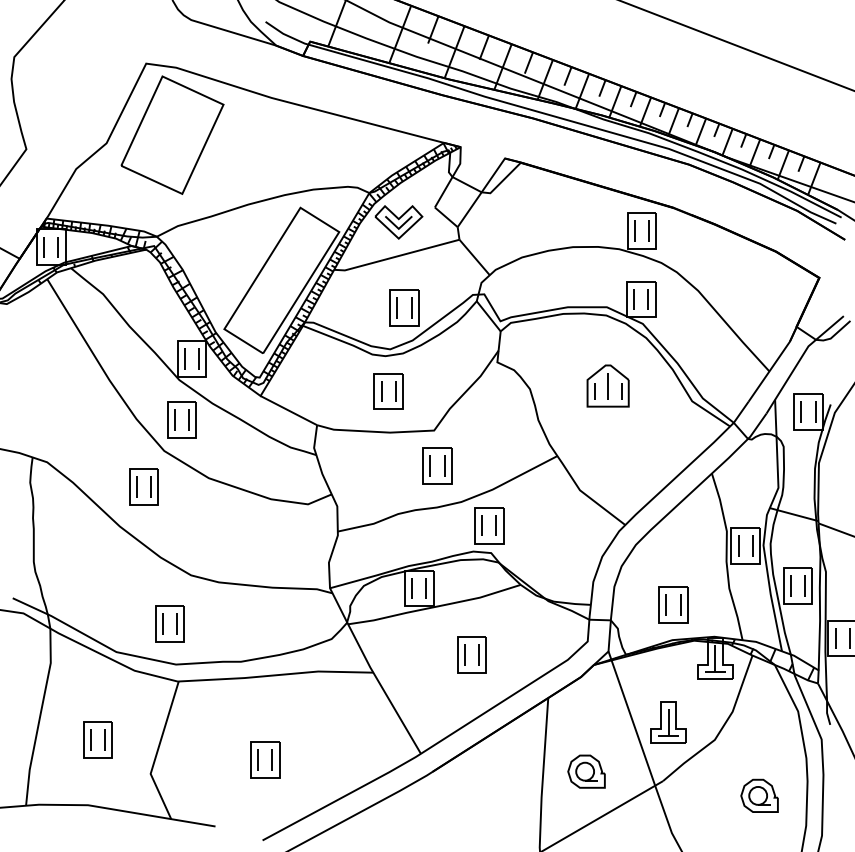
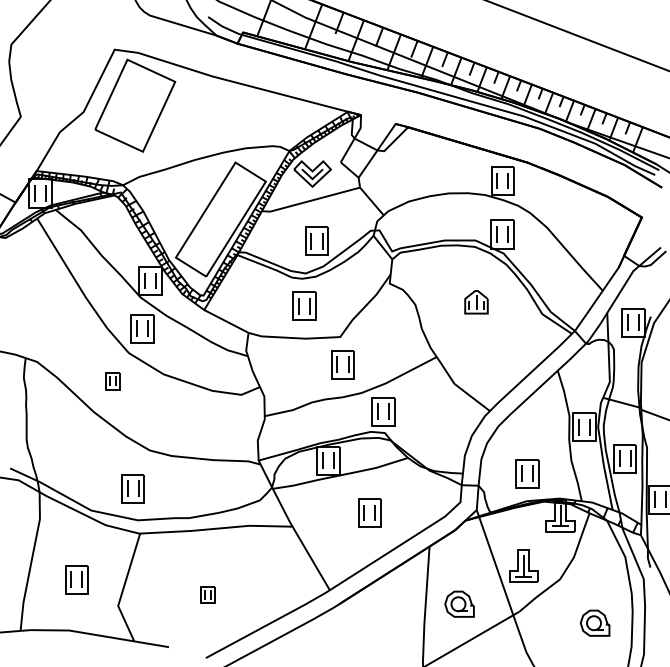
part: (608, 386) -> (476, 302), size x0.7
part: (143, 486) -> (112, 380), size x0.6
part: (264, 759) -> (207, 594), size x0.6

